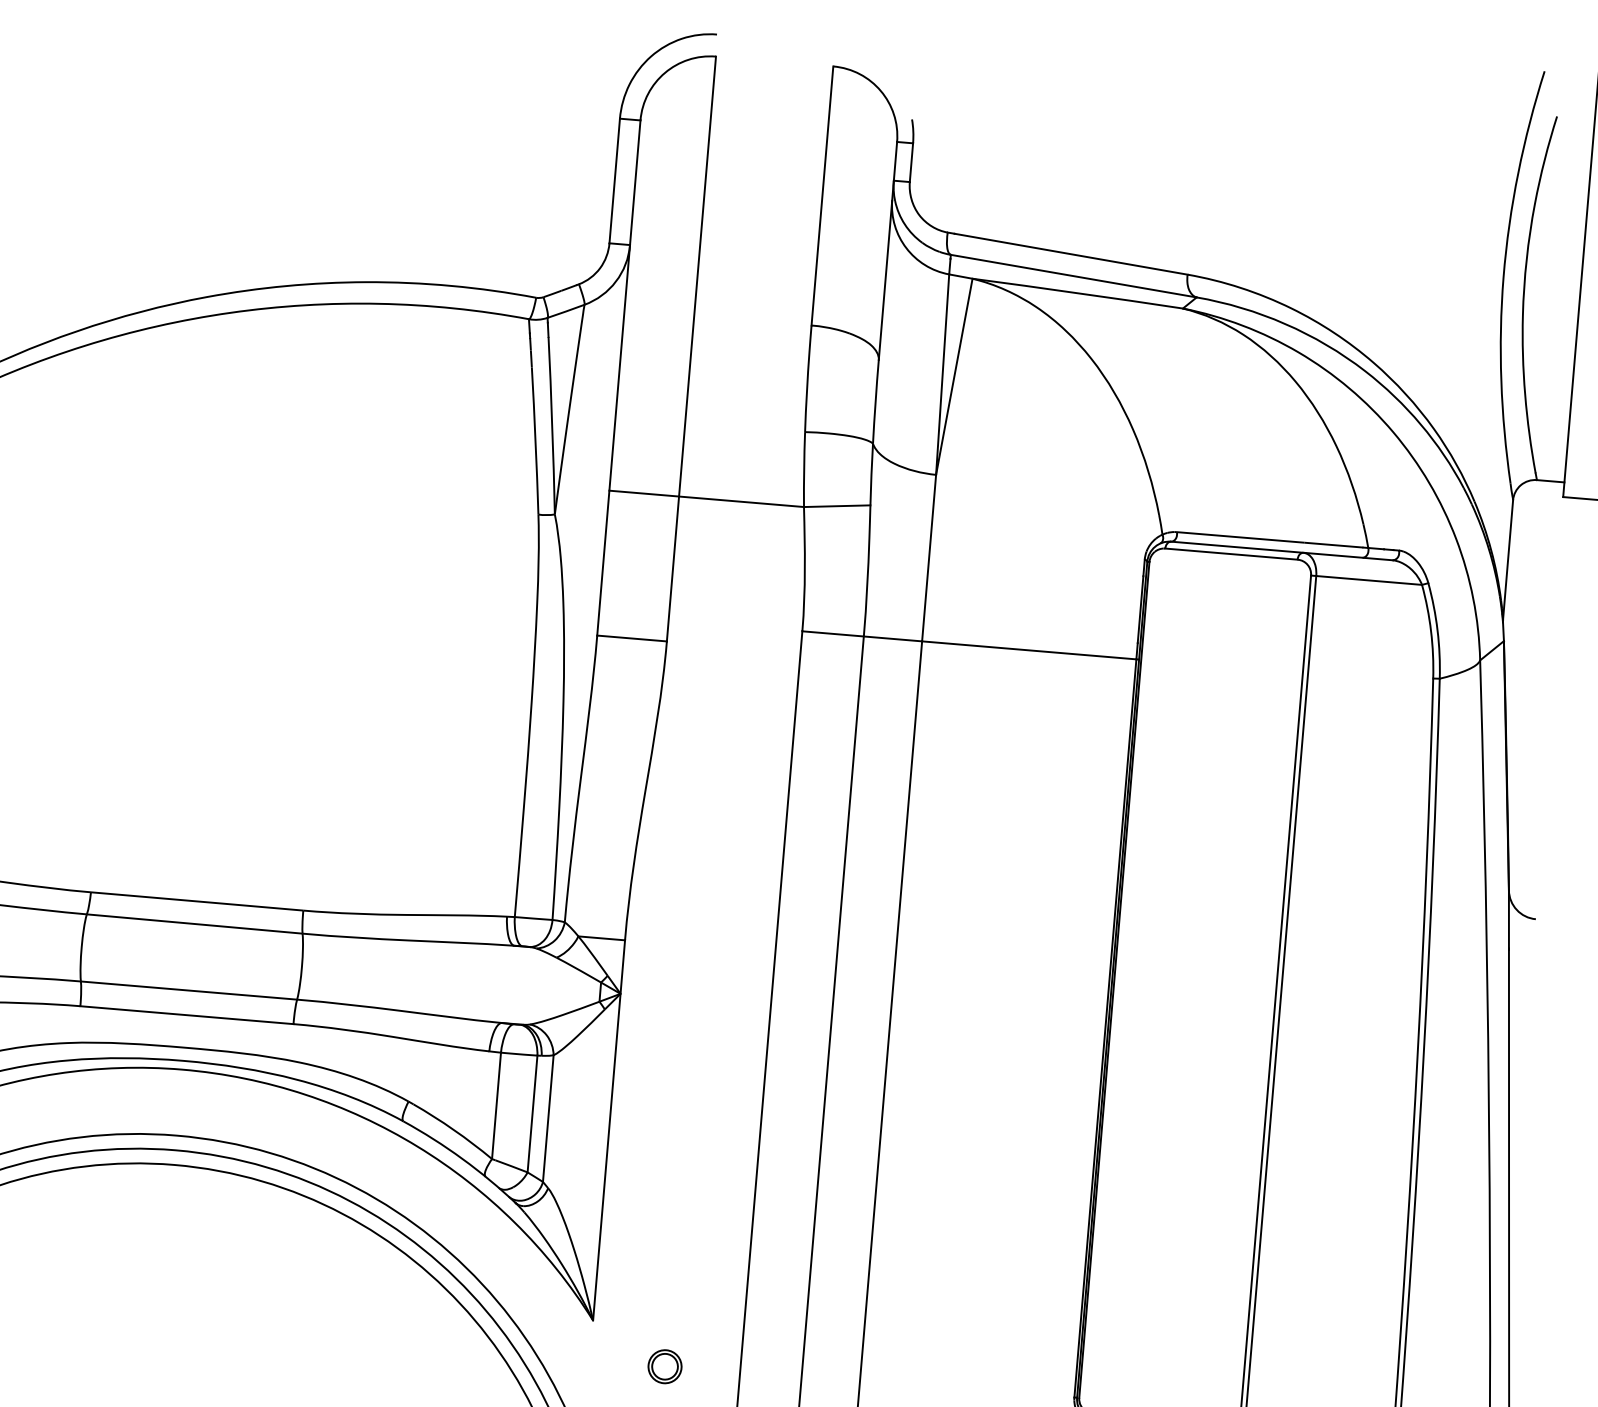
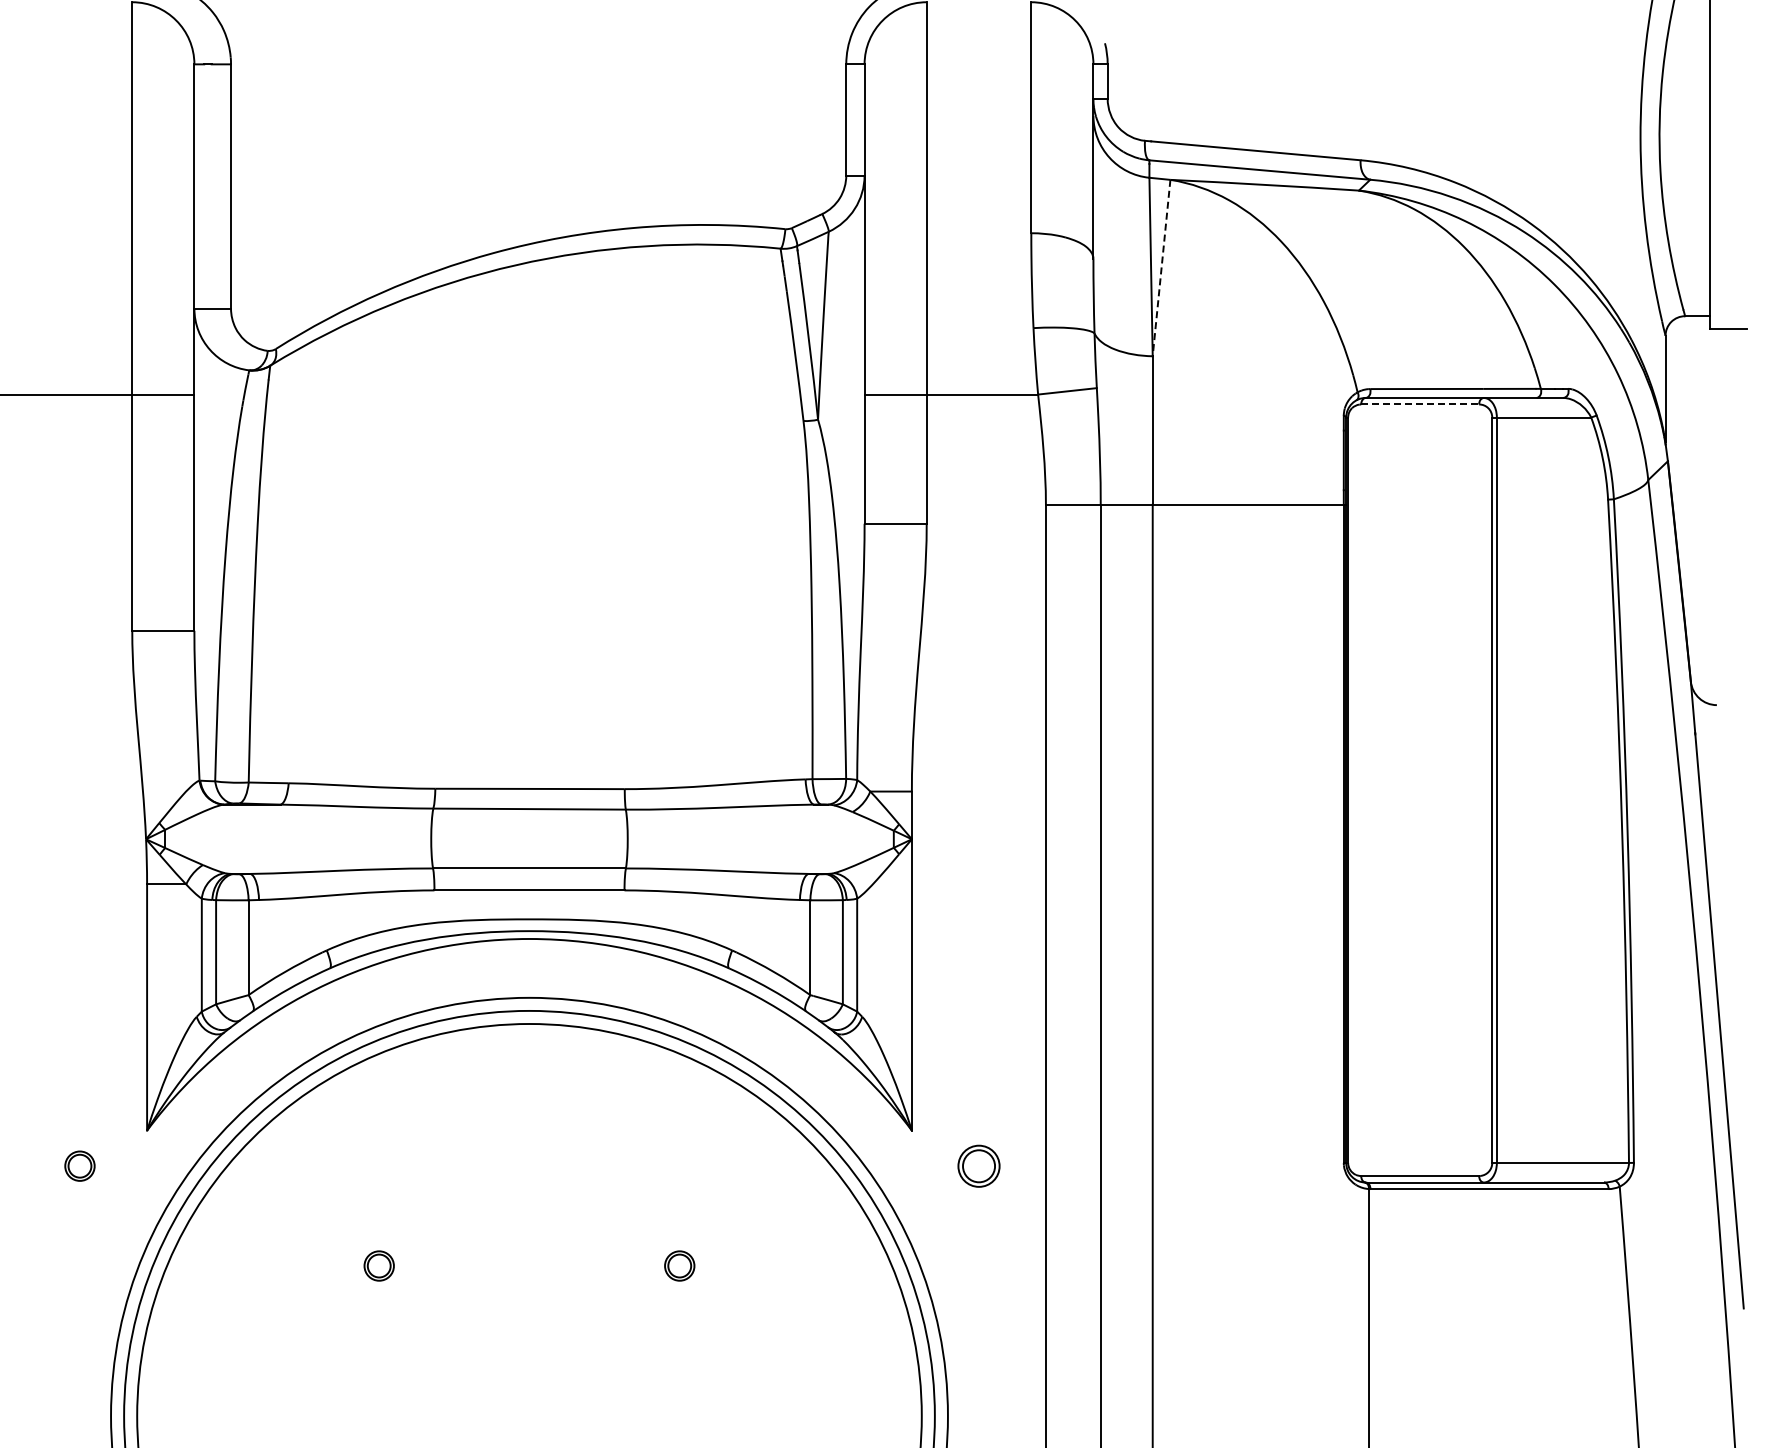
line: (954, 377) -> (1161, 268), solid -> dashed
line: (1231, 554) -> (1420, 404), solid -> dashed
part: (664, 1365) -> (978, 1165), size x1.4

